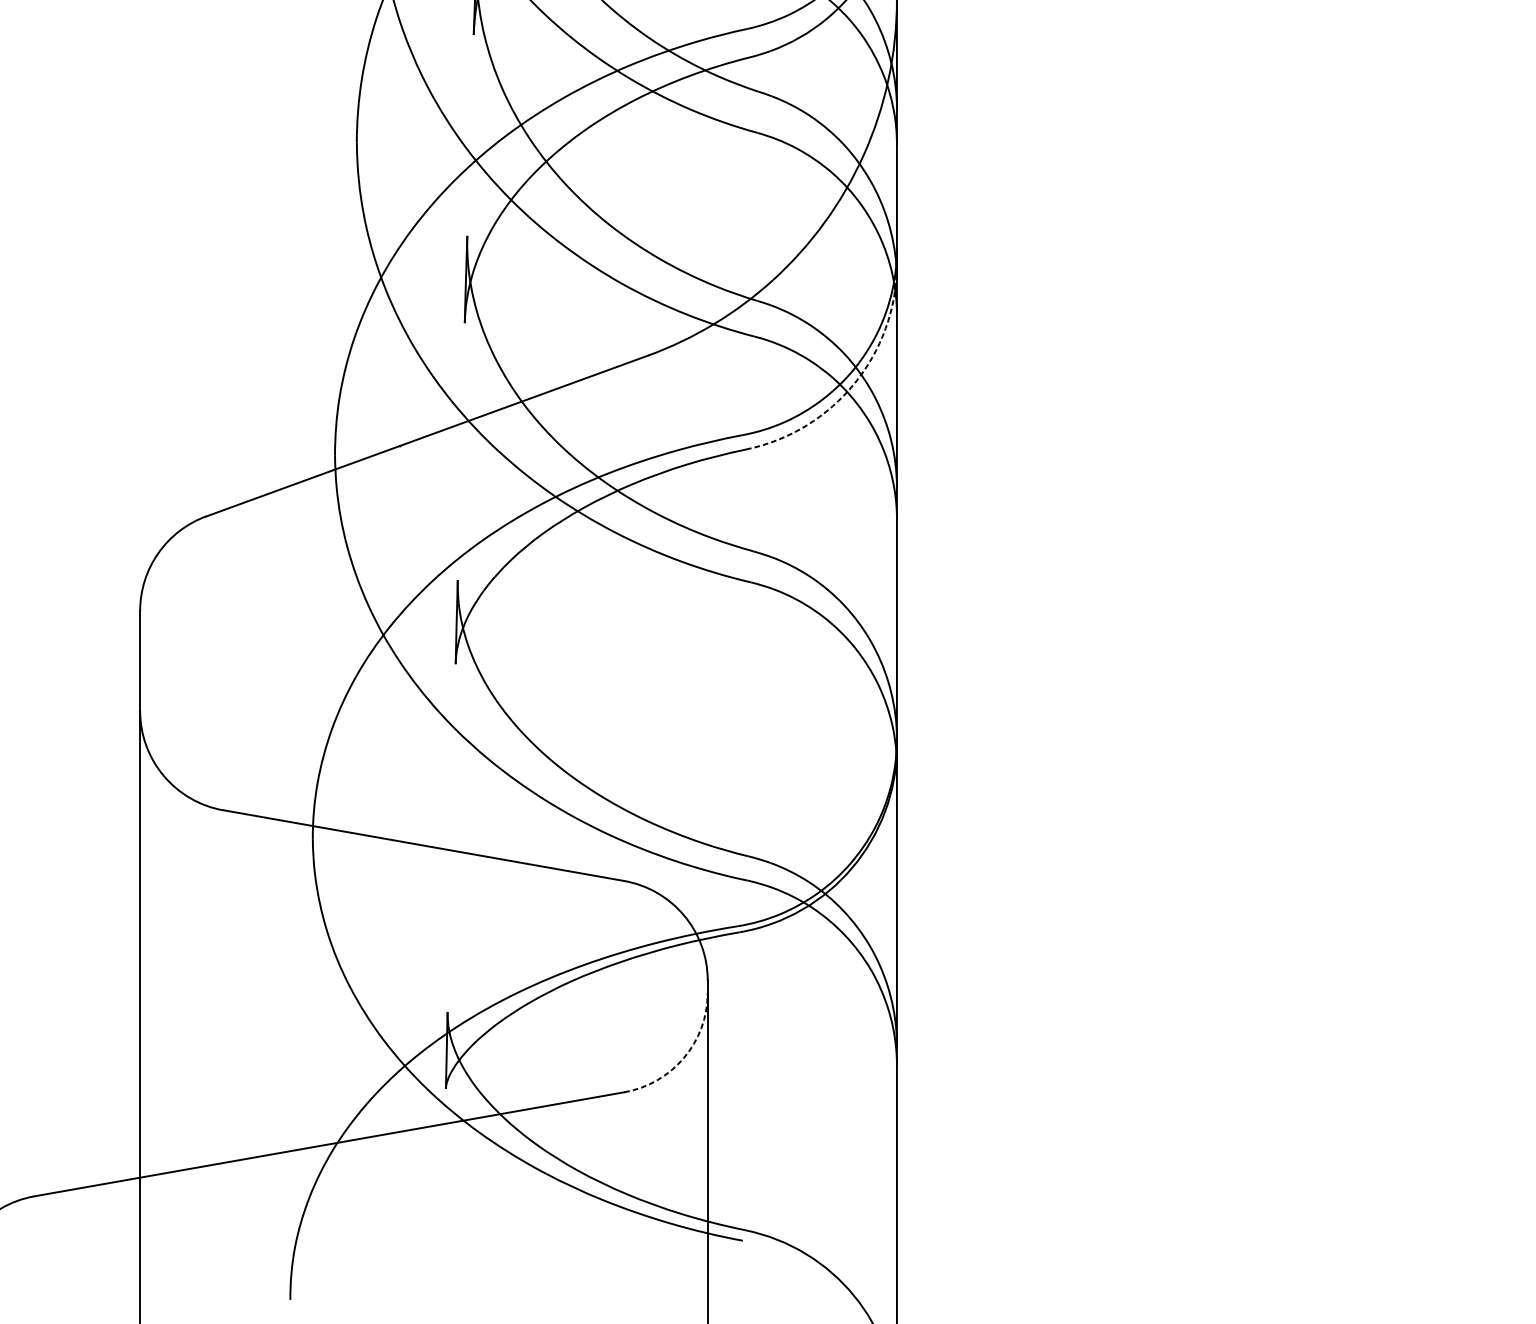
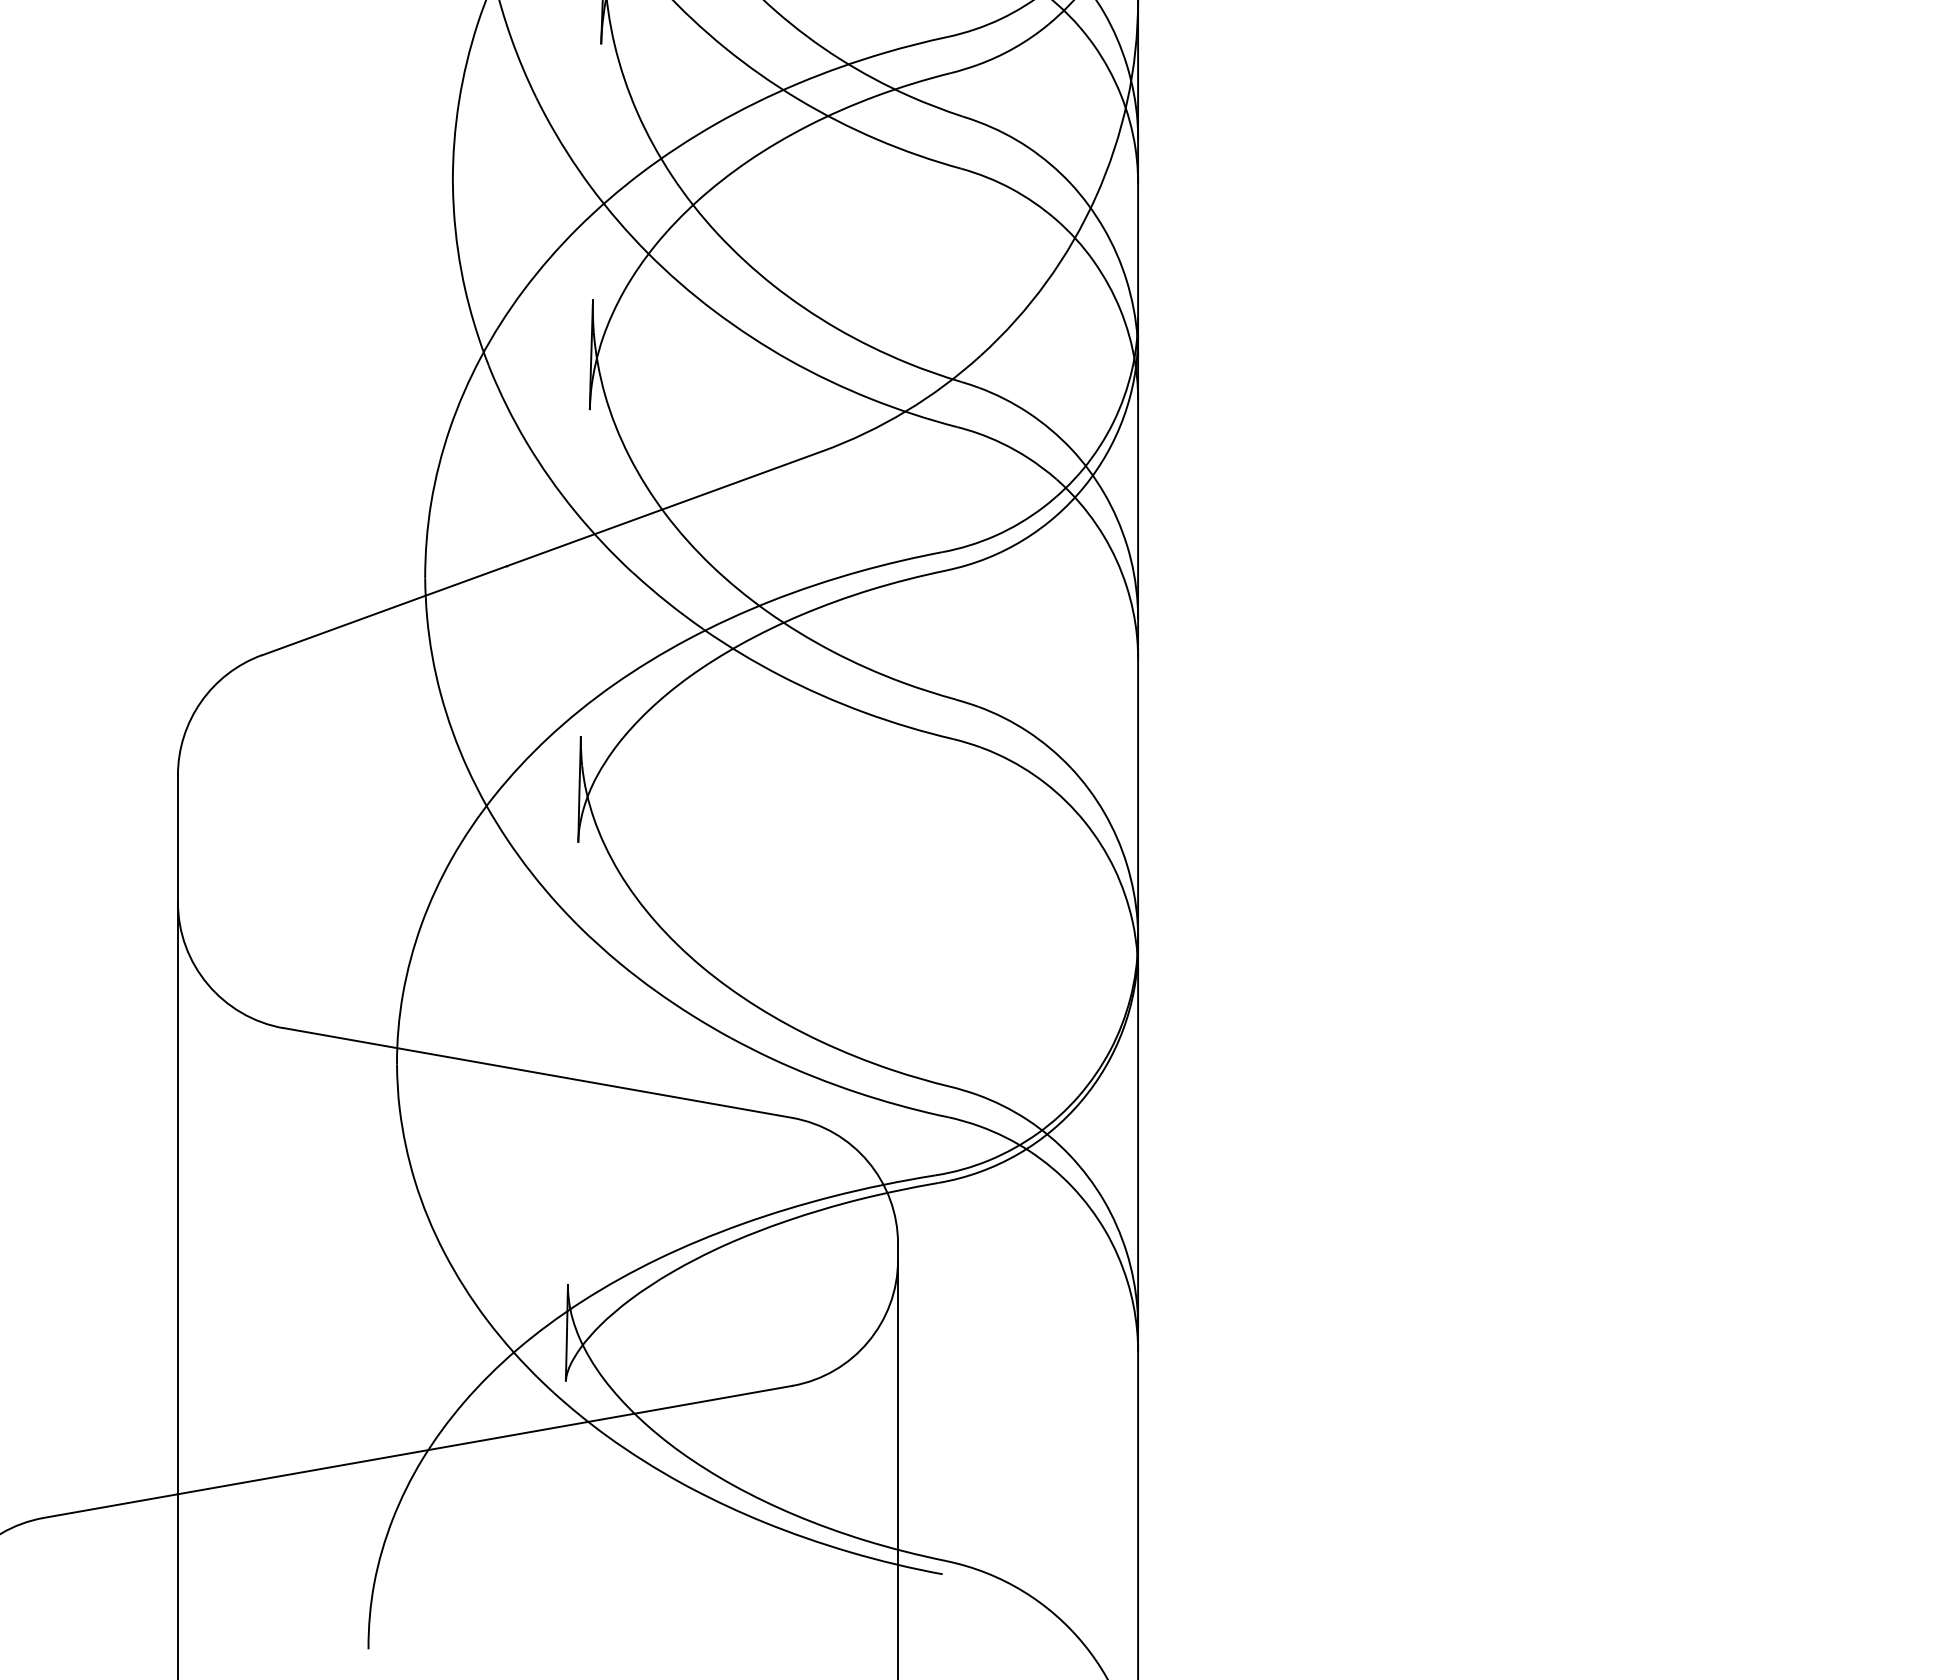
arc: (854, 383) -> (1084, 486), dashed -> solid
arc: (684, 1058) -> (868, 1342), dashed -> solid

